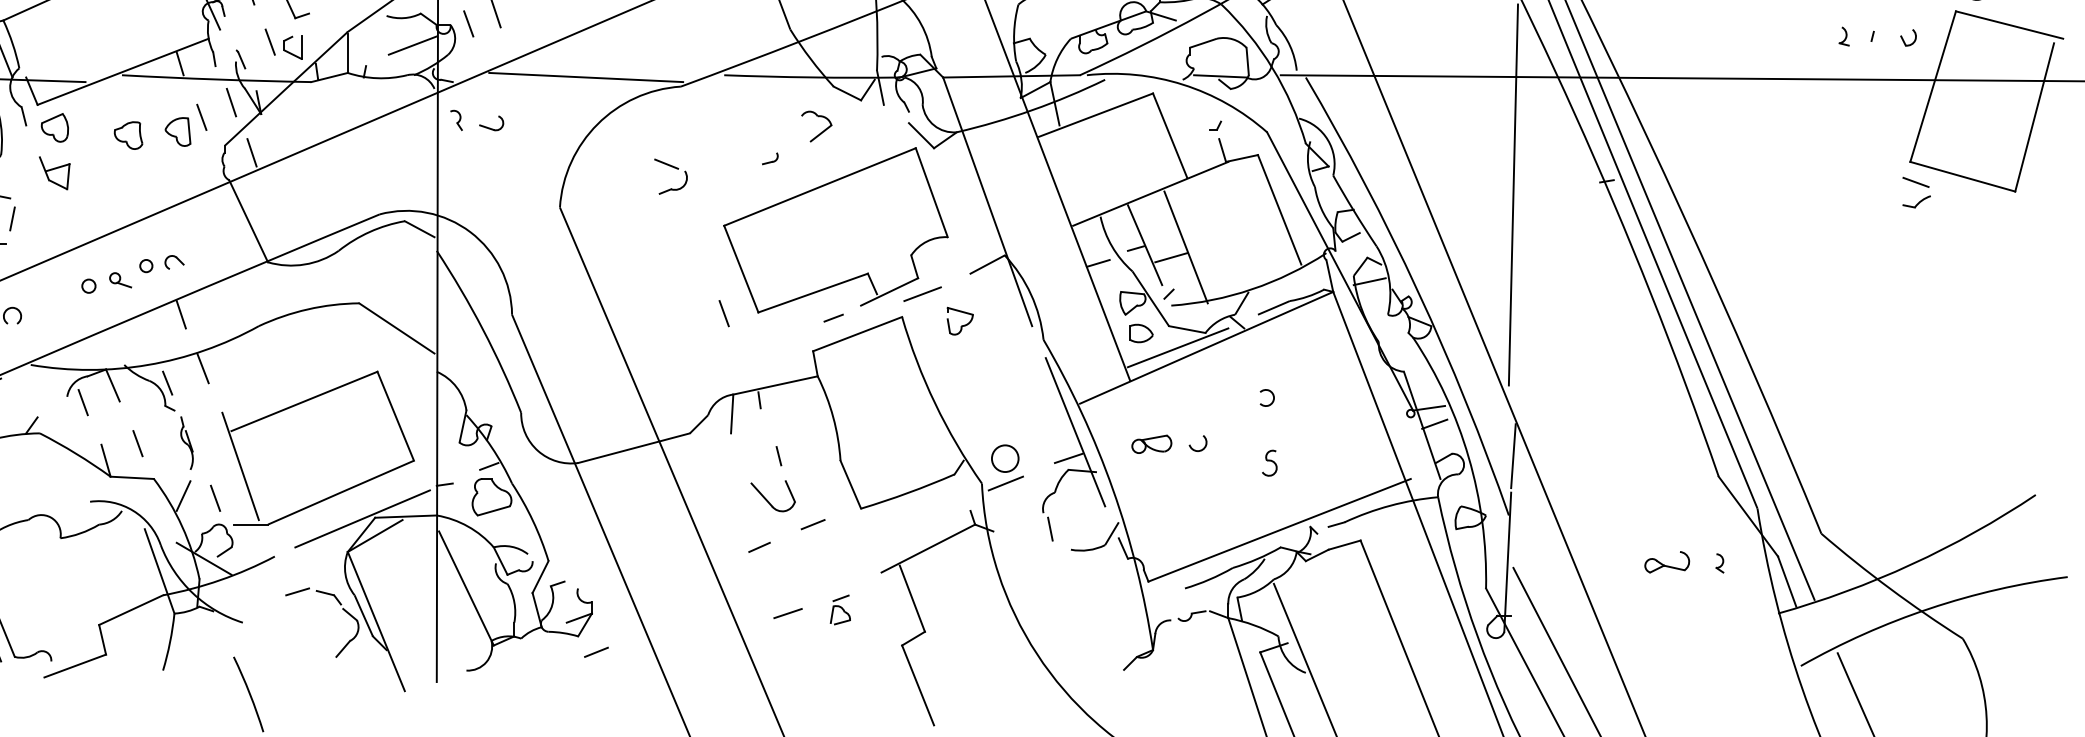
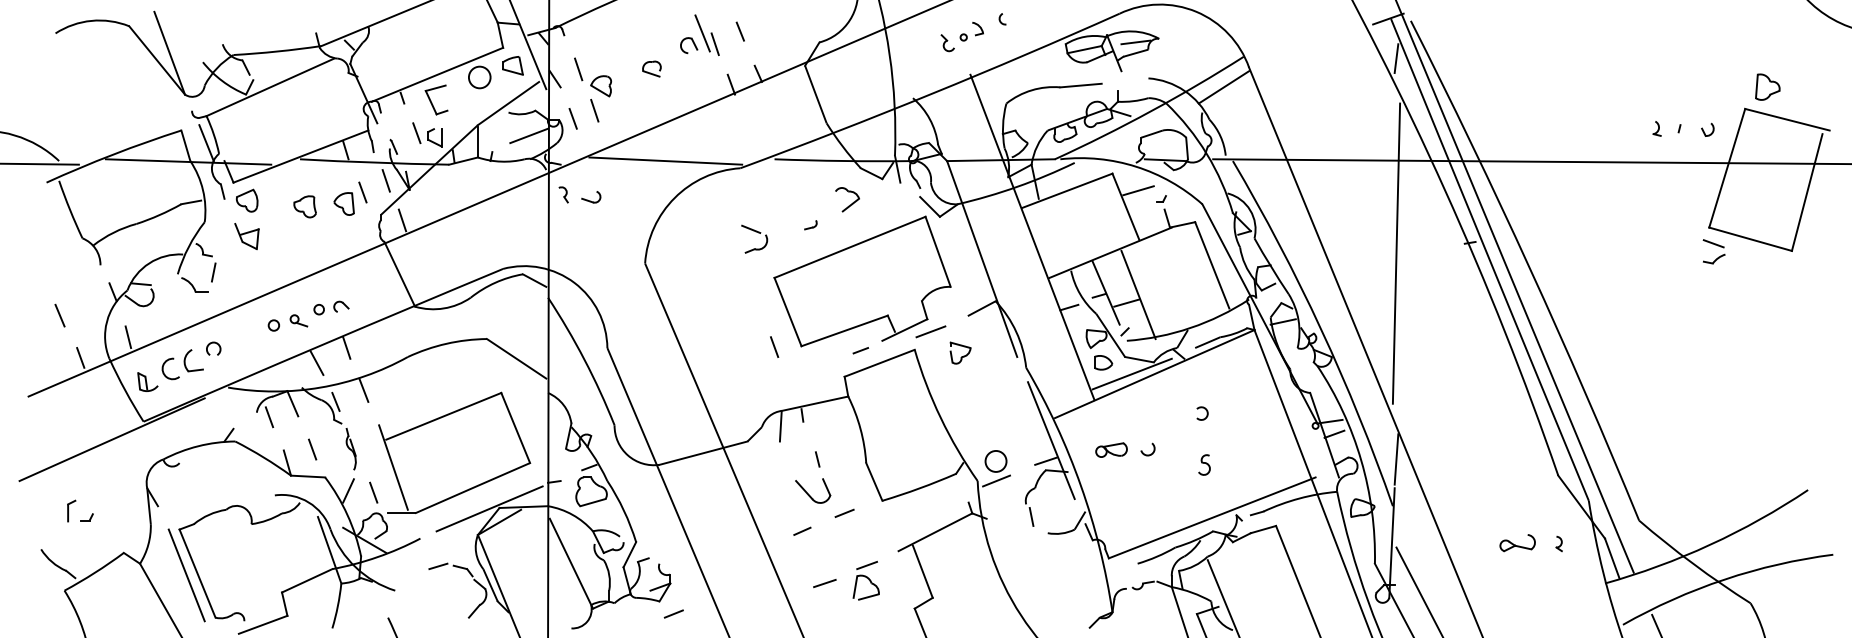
line: (1186, 114) -> (1138, 190), added
part: (672, 168) -> (755, 232), moved
line: (142, 333) -> (316, 362), added
part: (839, 609) -> (865, 580), size x1.67

